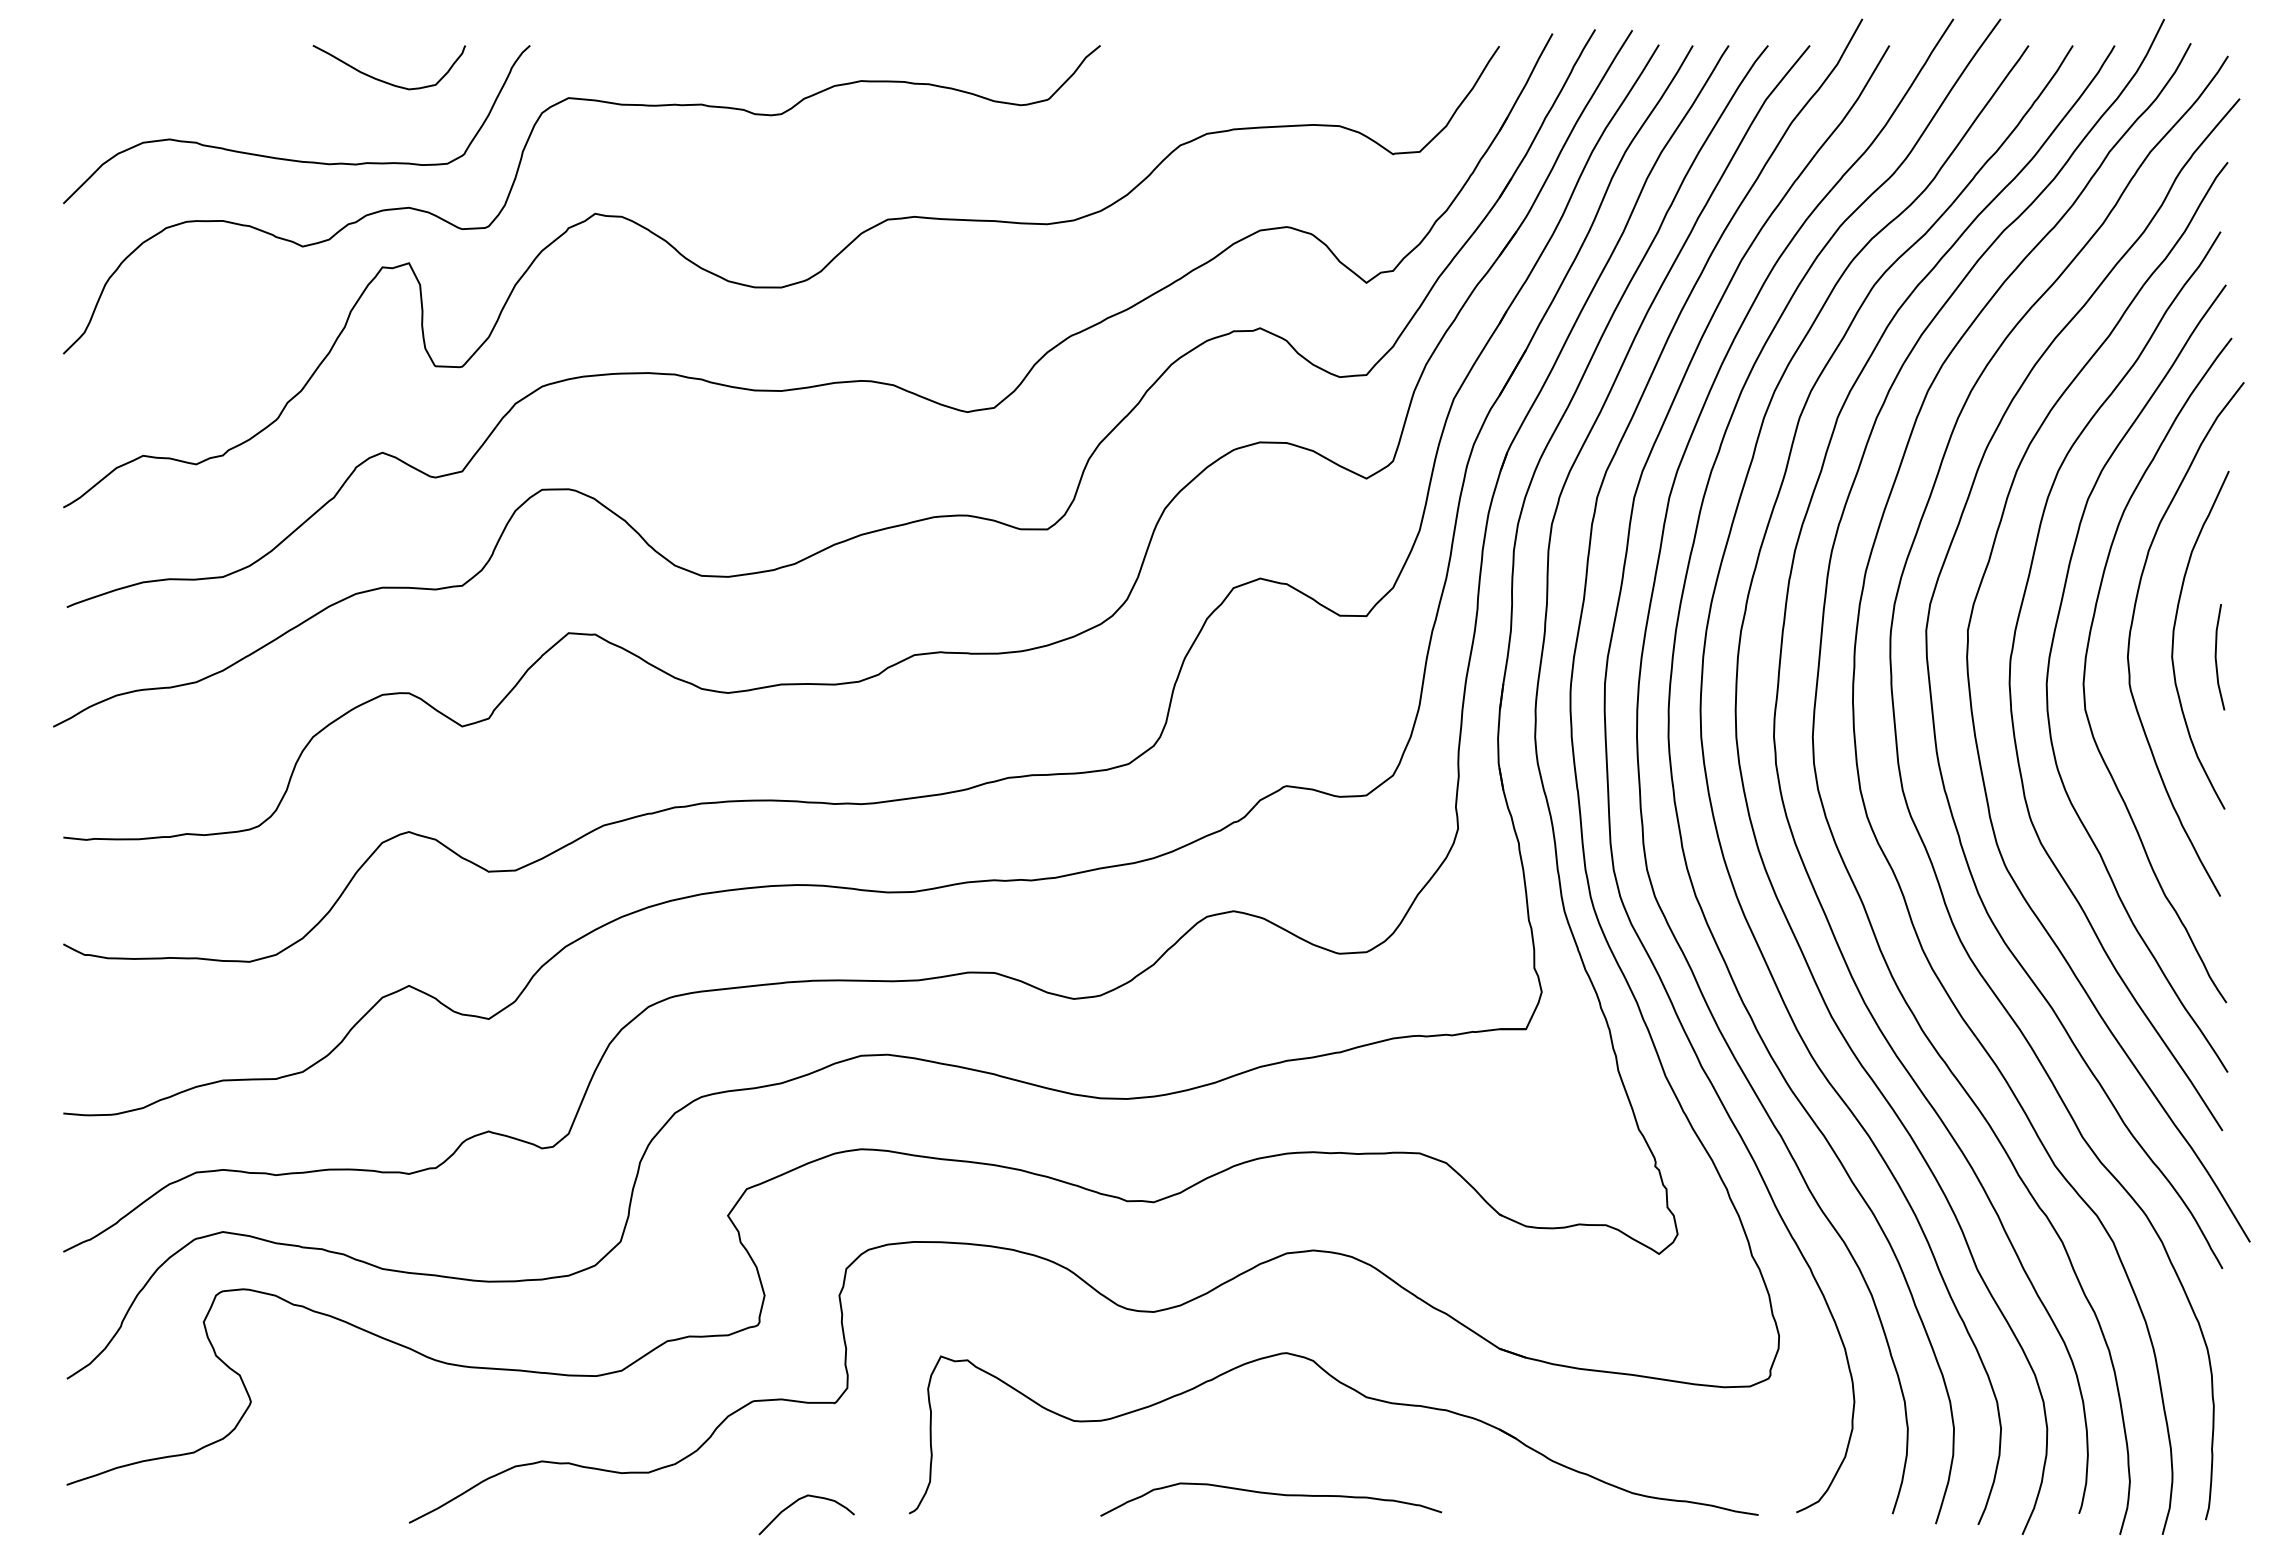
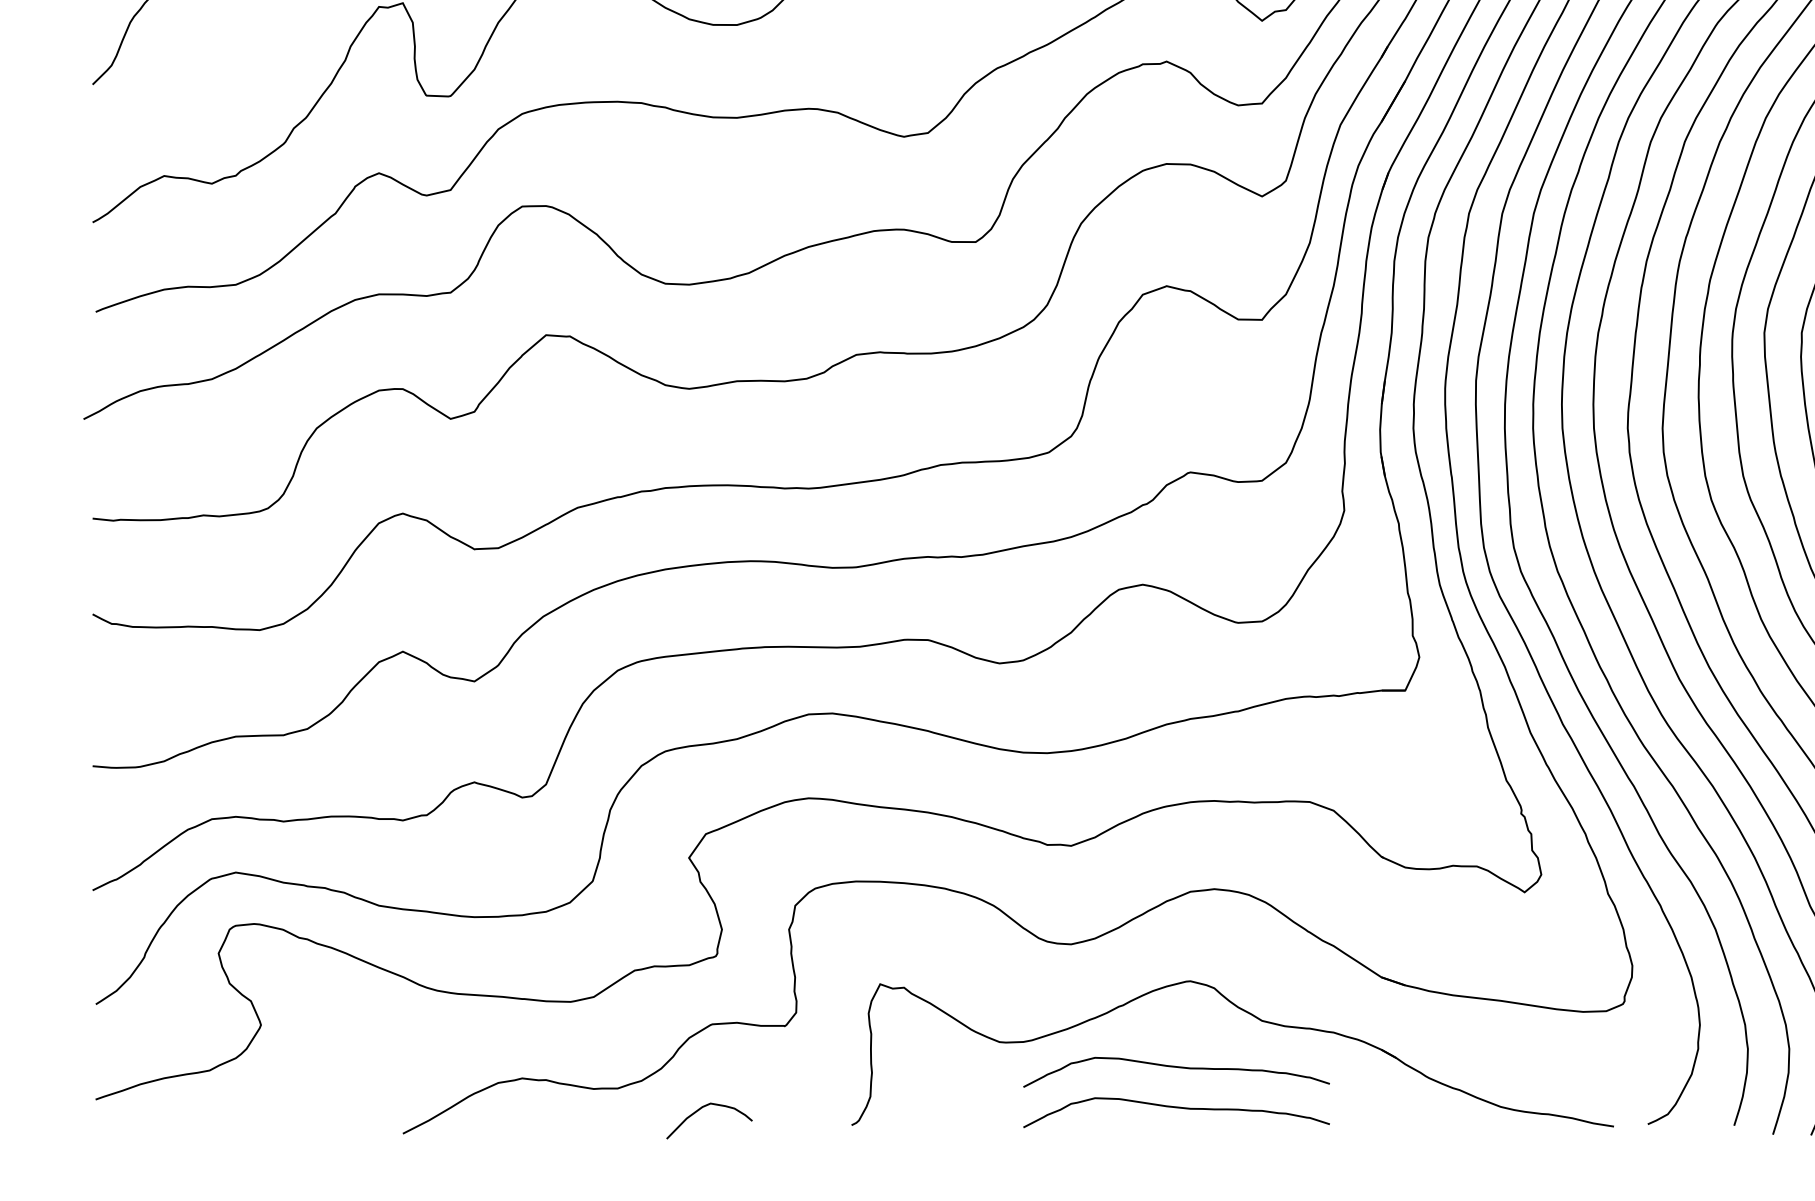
curve: (1271, 1449) -> (1176, 1067), added
curve: (796, 1502) -> (700, 1109), moved

